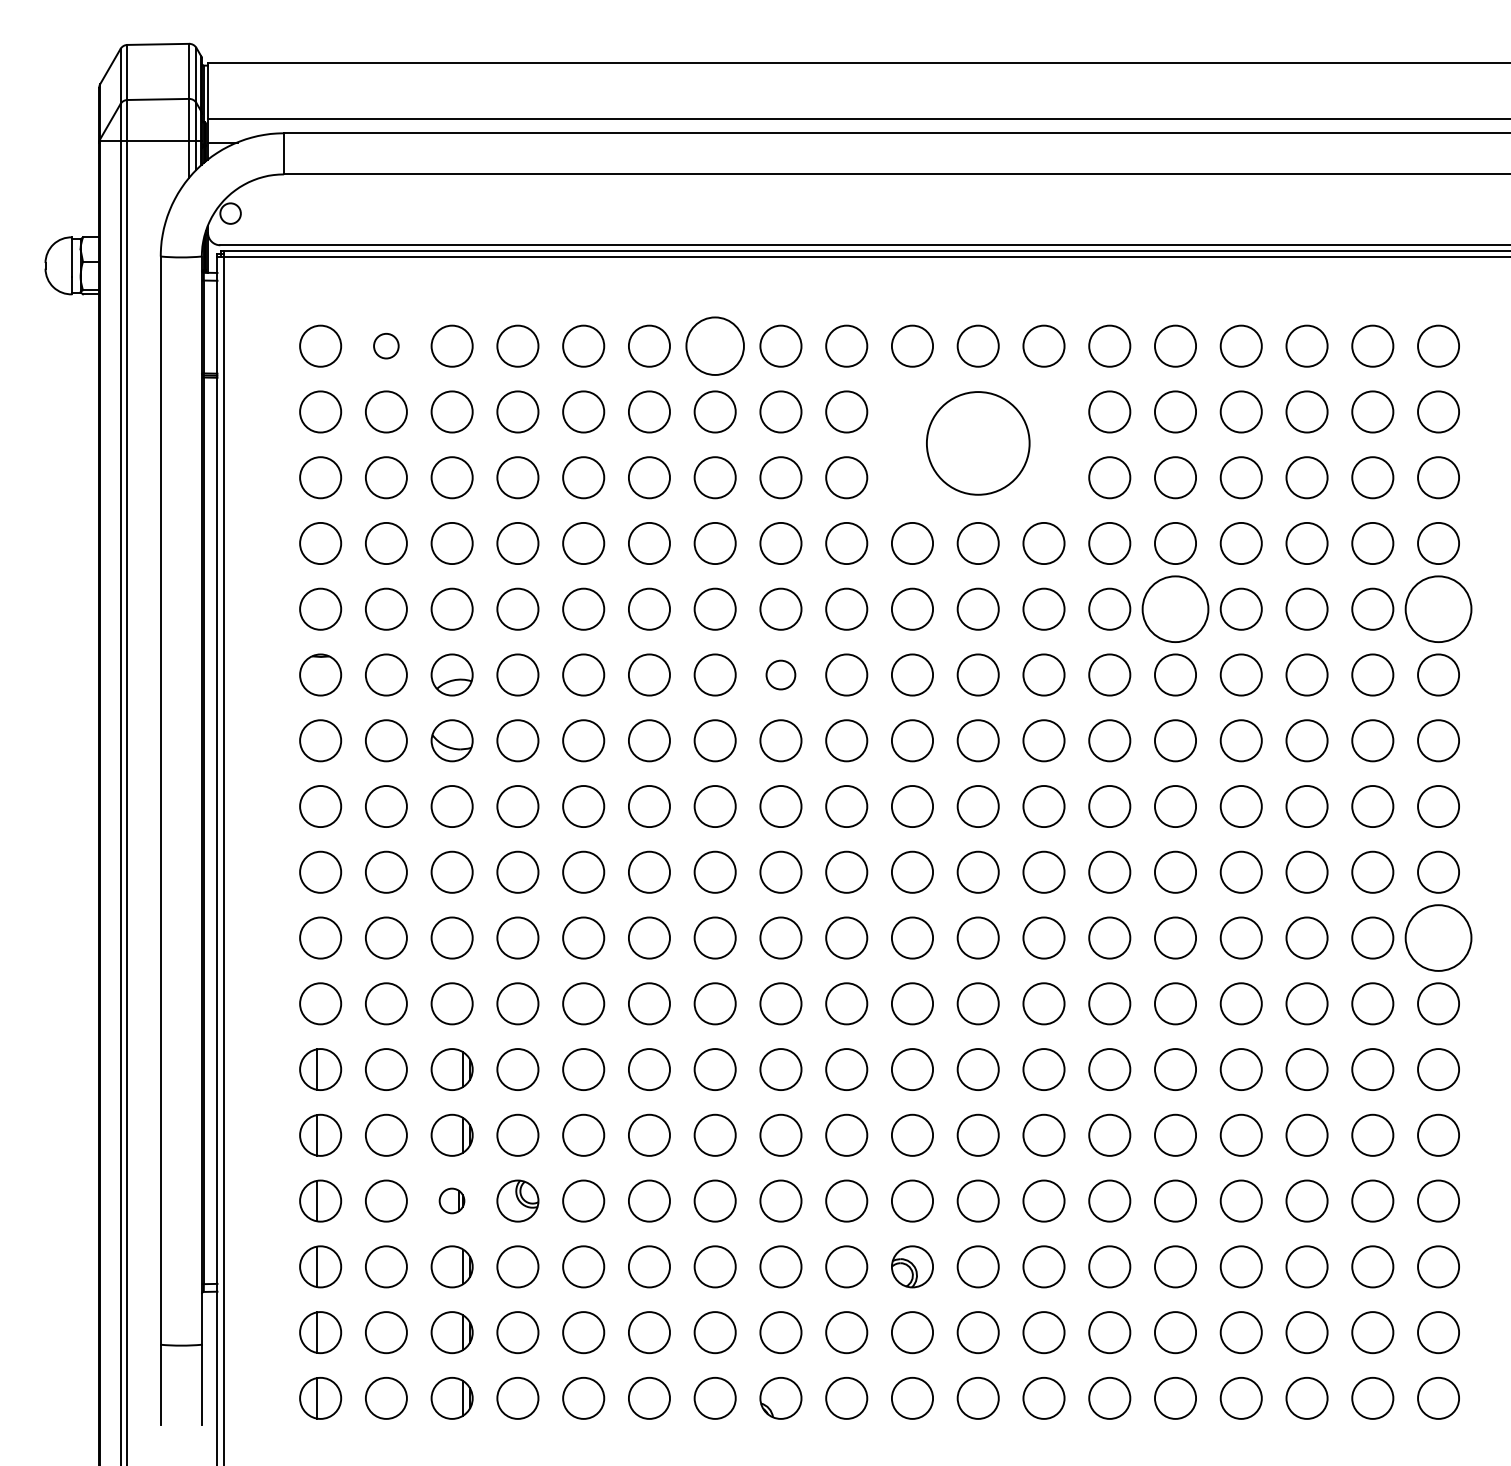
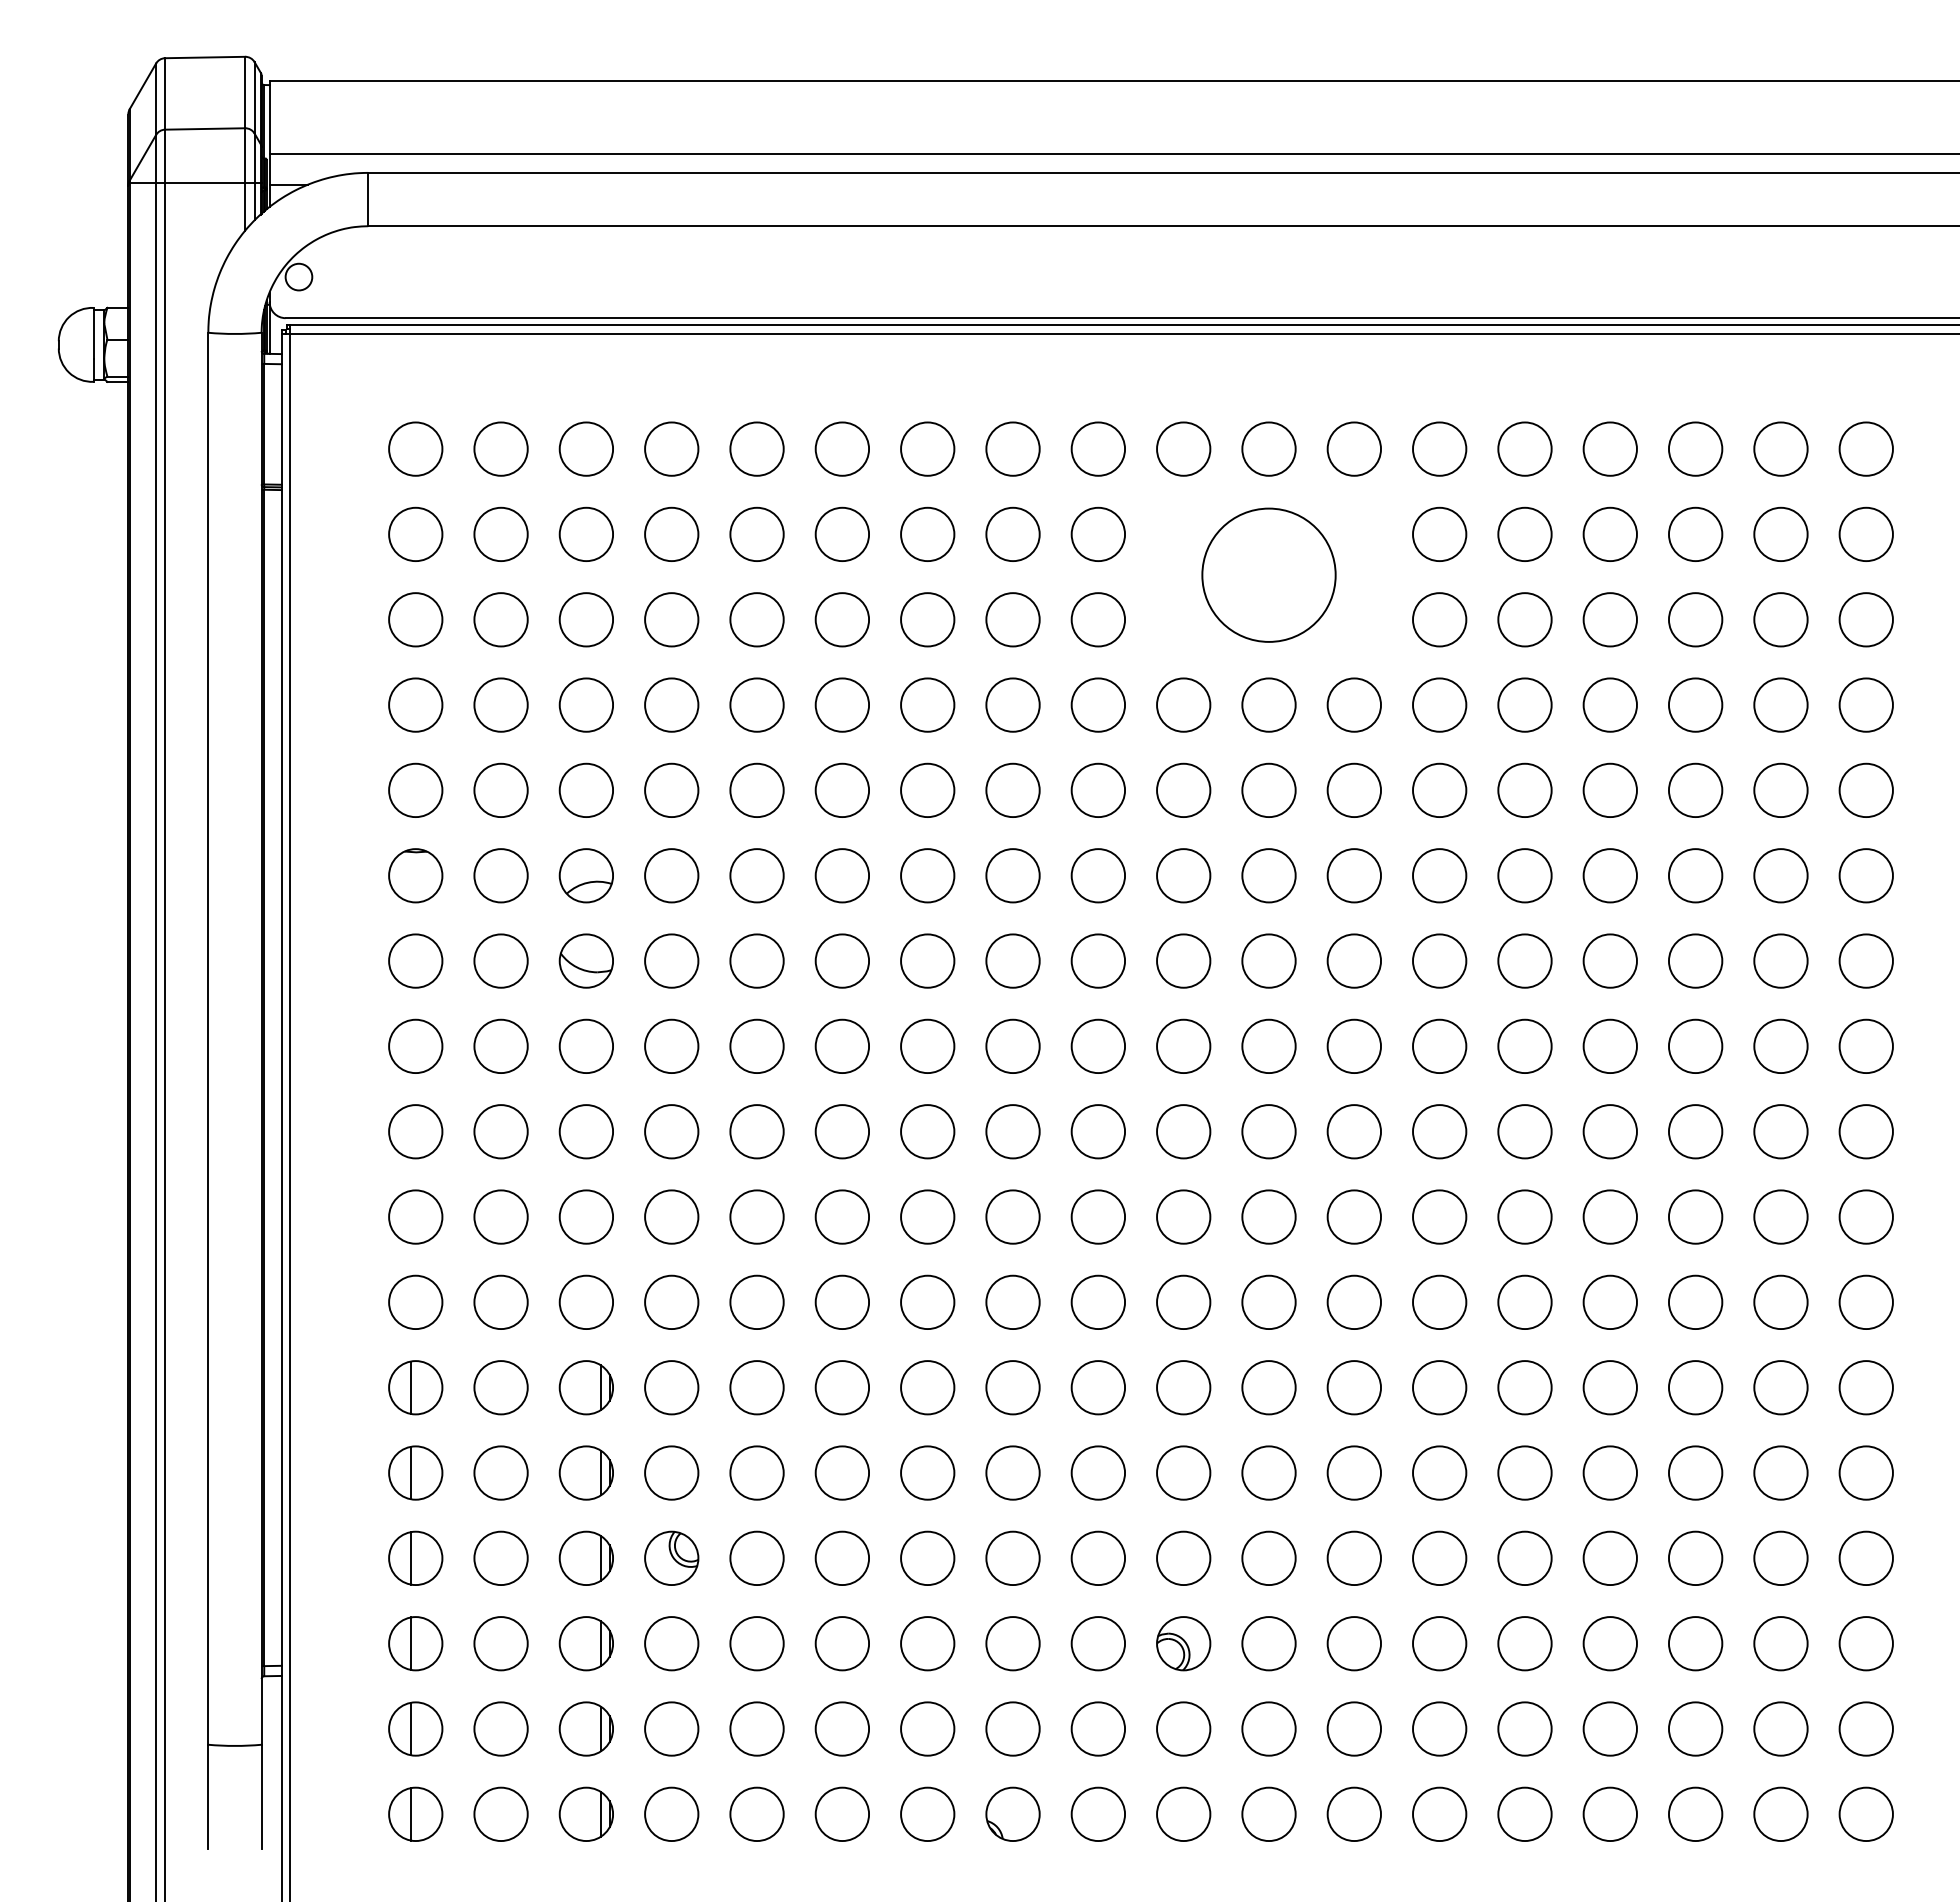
circle: (385, 345) -> (500, 448), size x1.67
circle: (715, 345) -> (927, 448), size x0.71
circle: (1175, 609) -> (1524, 790), size x0.62
circle: (1437, 609) -> (1865, 790), size x0.62
circle: (780, 674) -> (1012, 875), size x1.43
circle: (1437, 937) -> (1865, 1216), size x0.62
part: (451, 1200) -> (585, 1557), size x1.67

